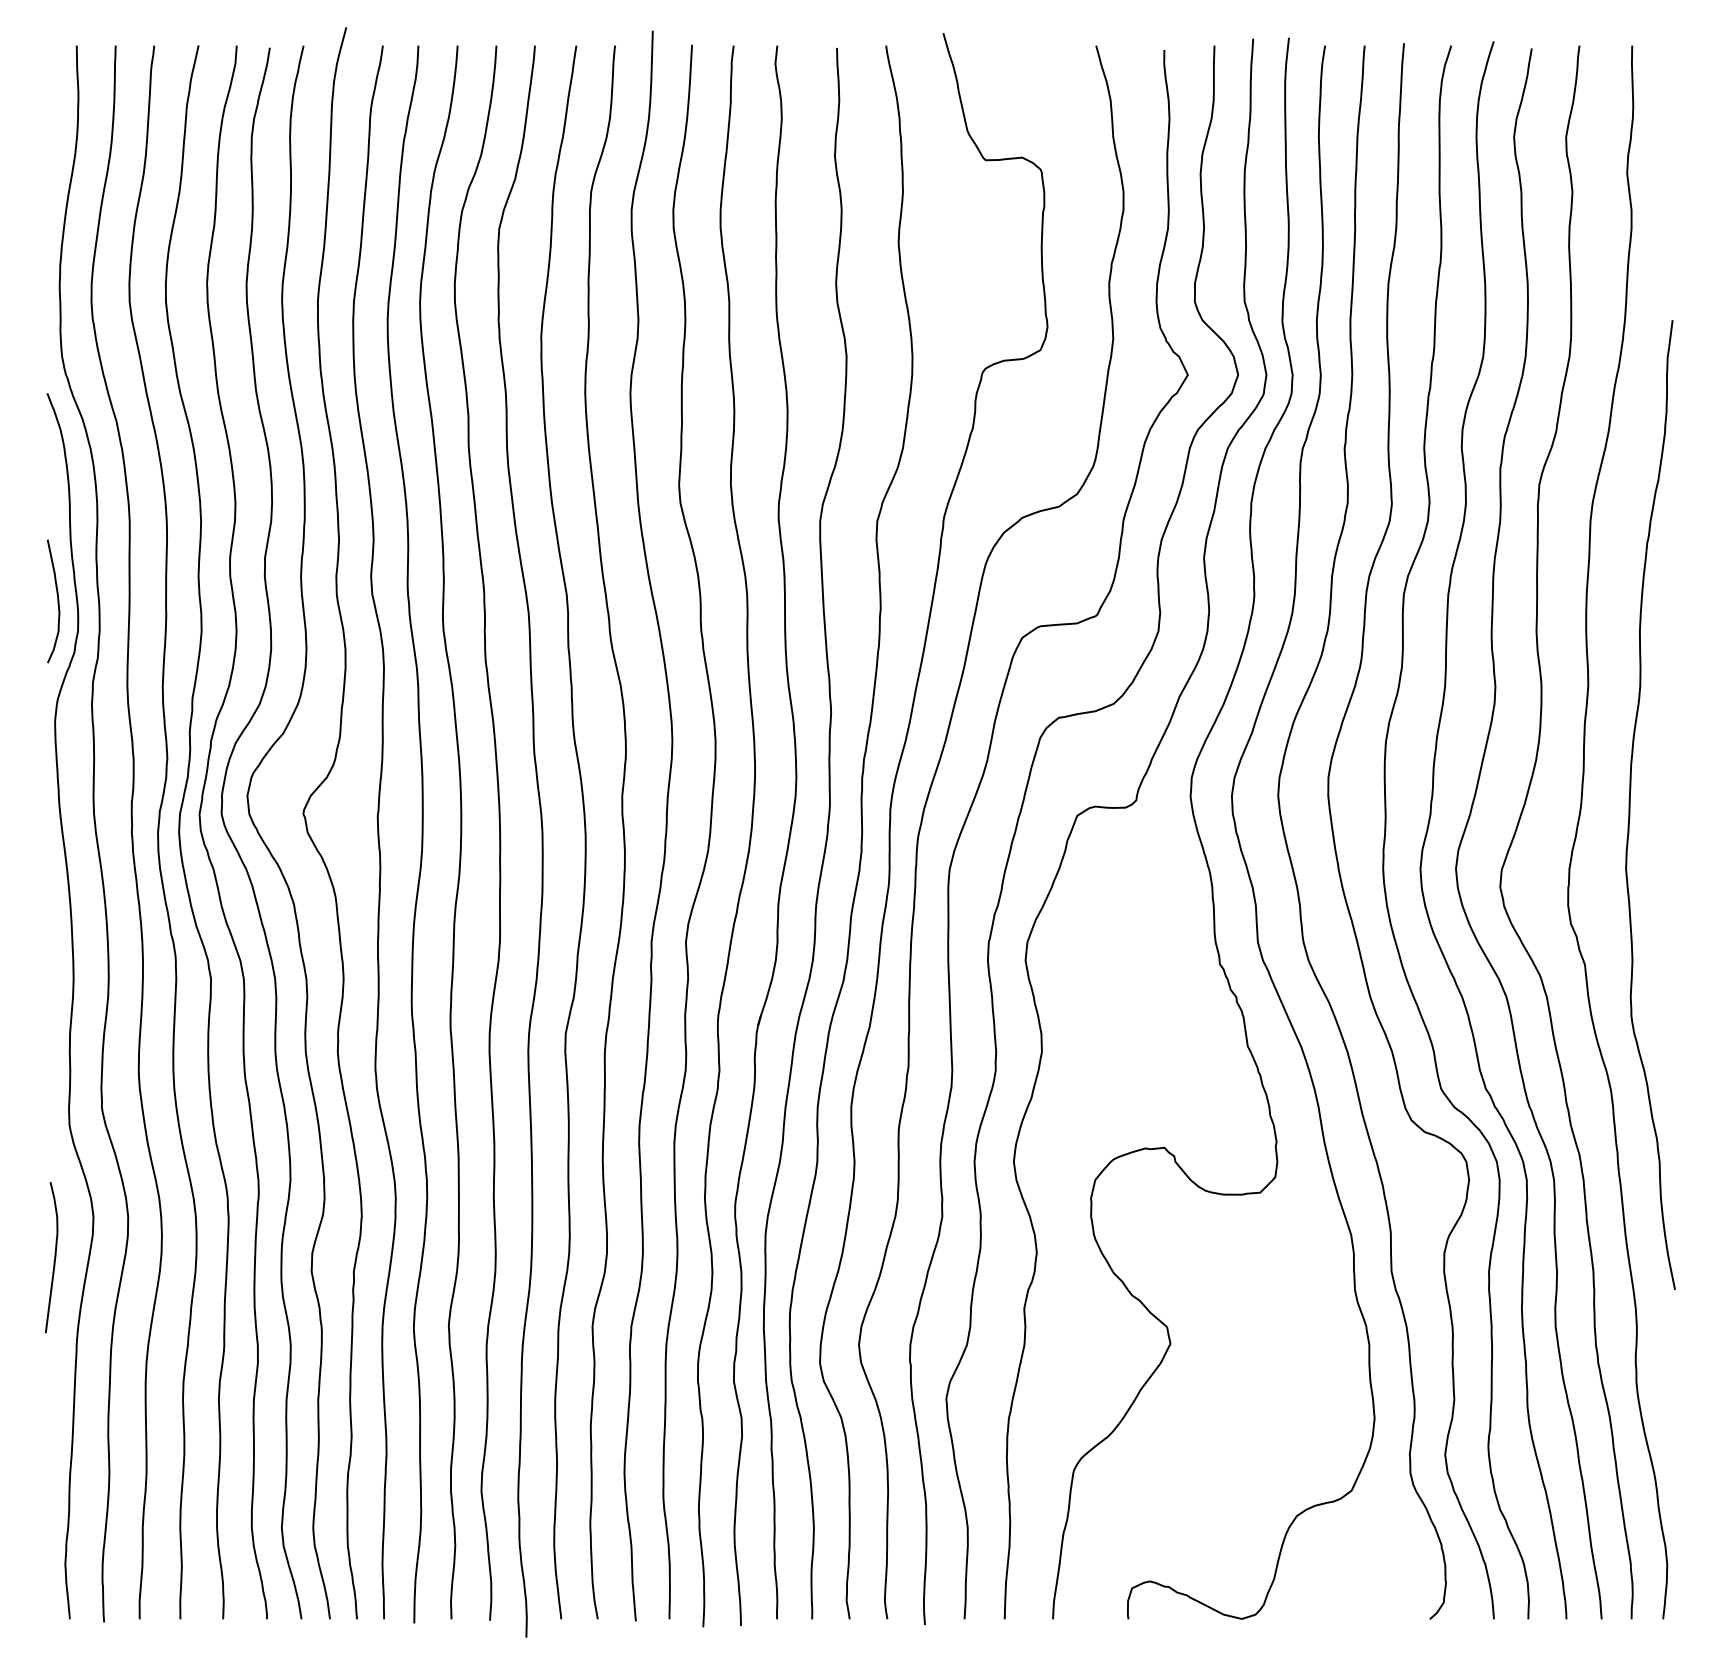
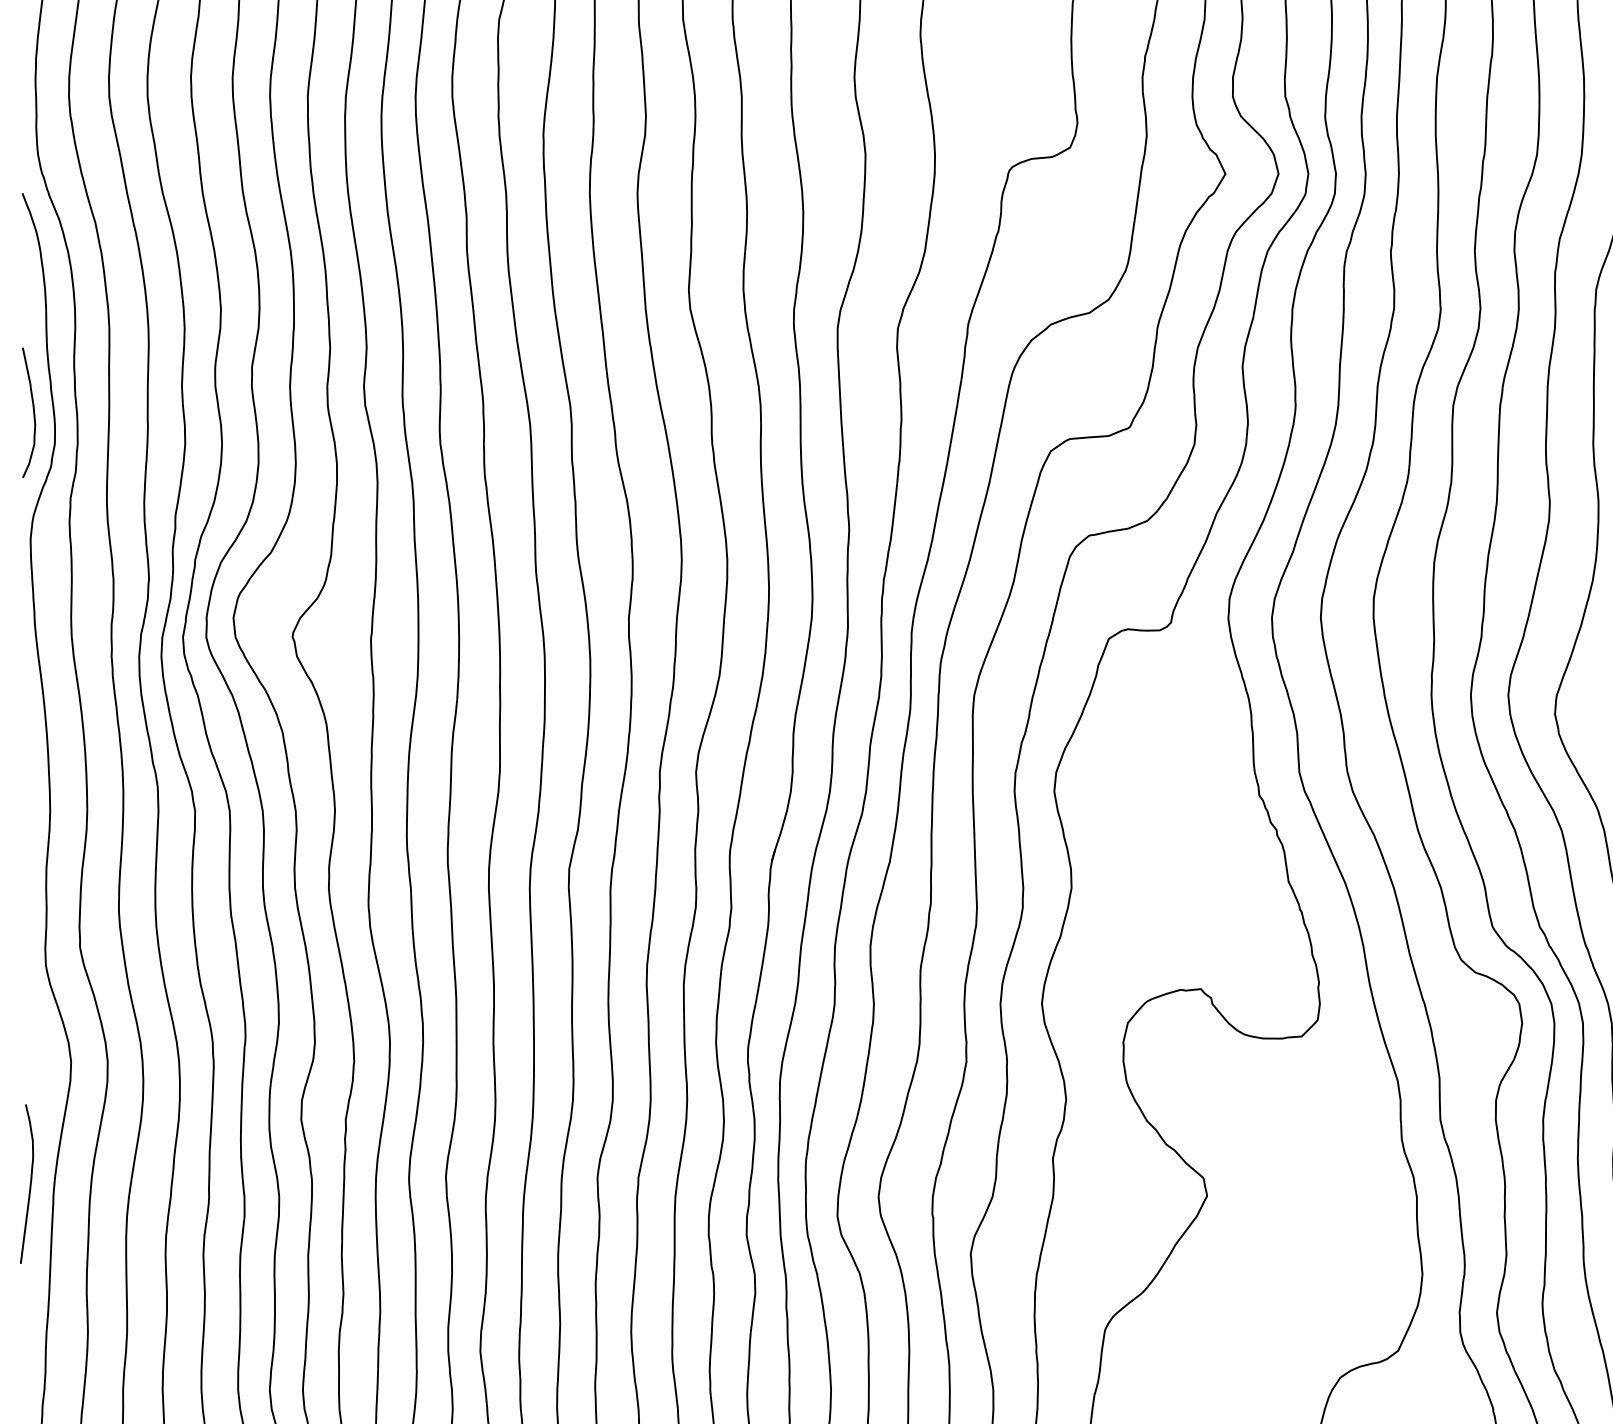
curve: (54, 1257) -> (30, 1183), moved

